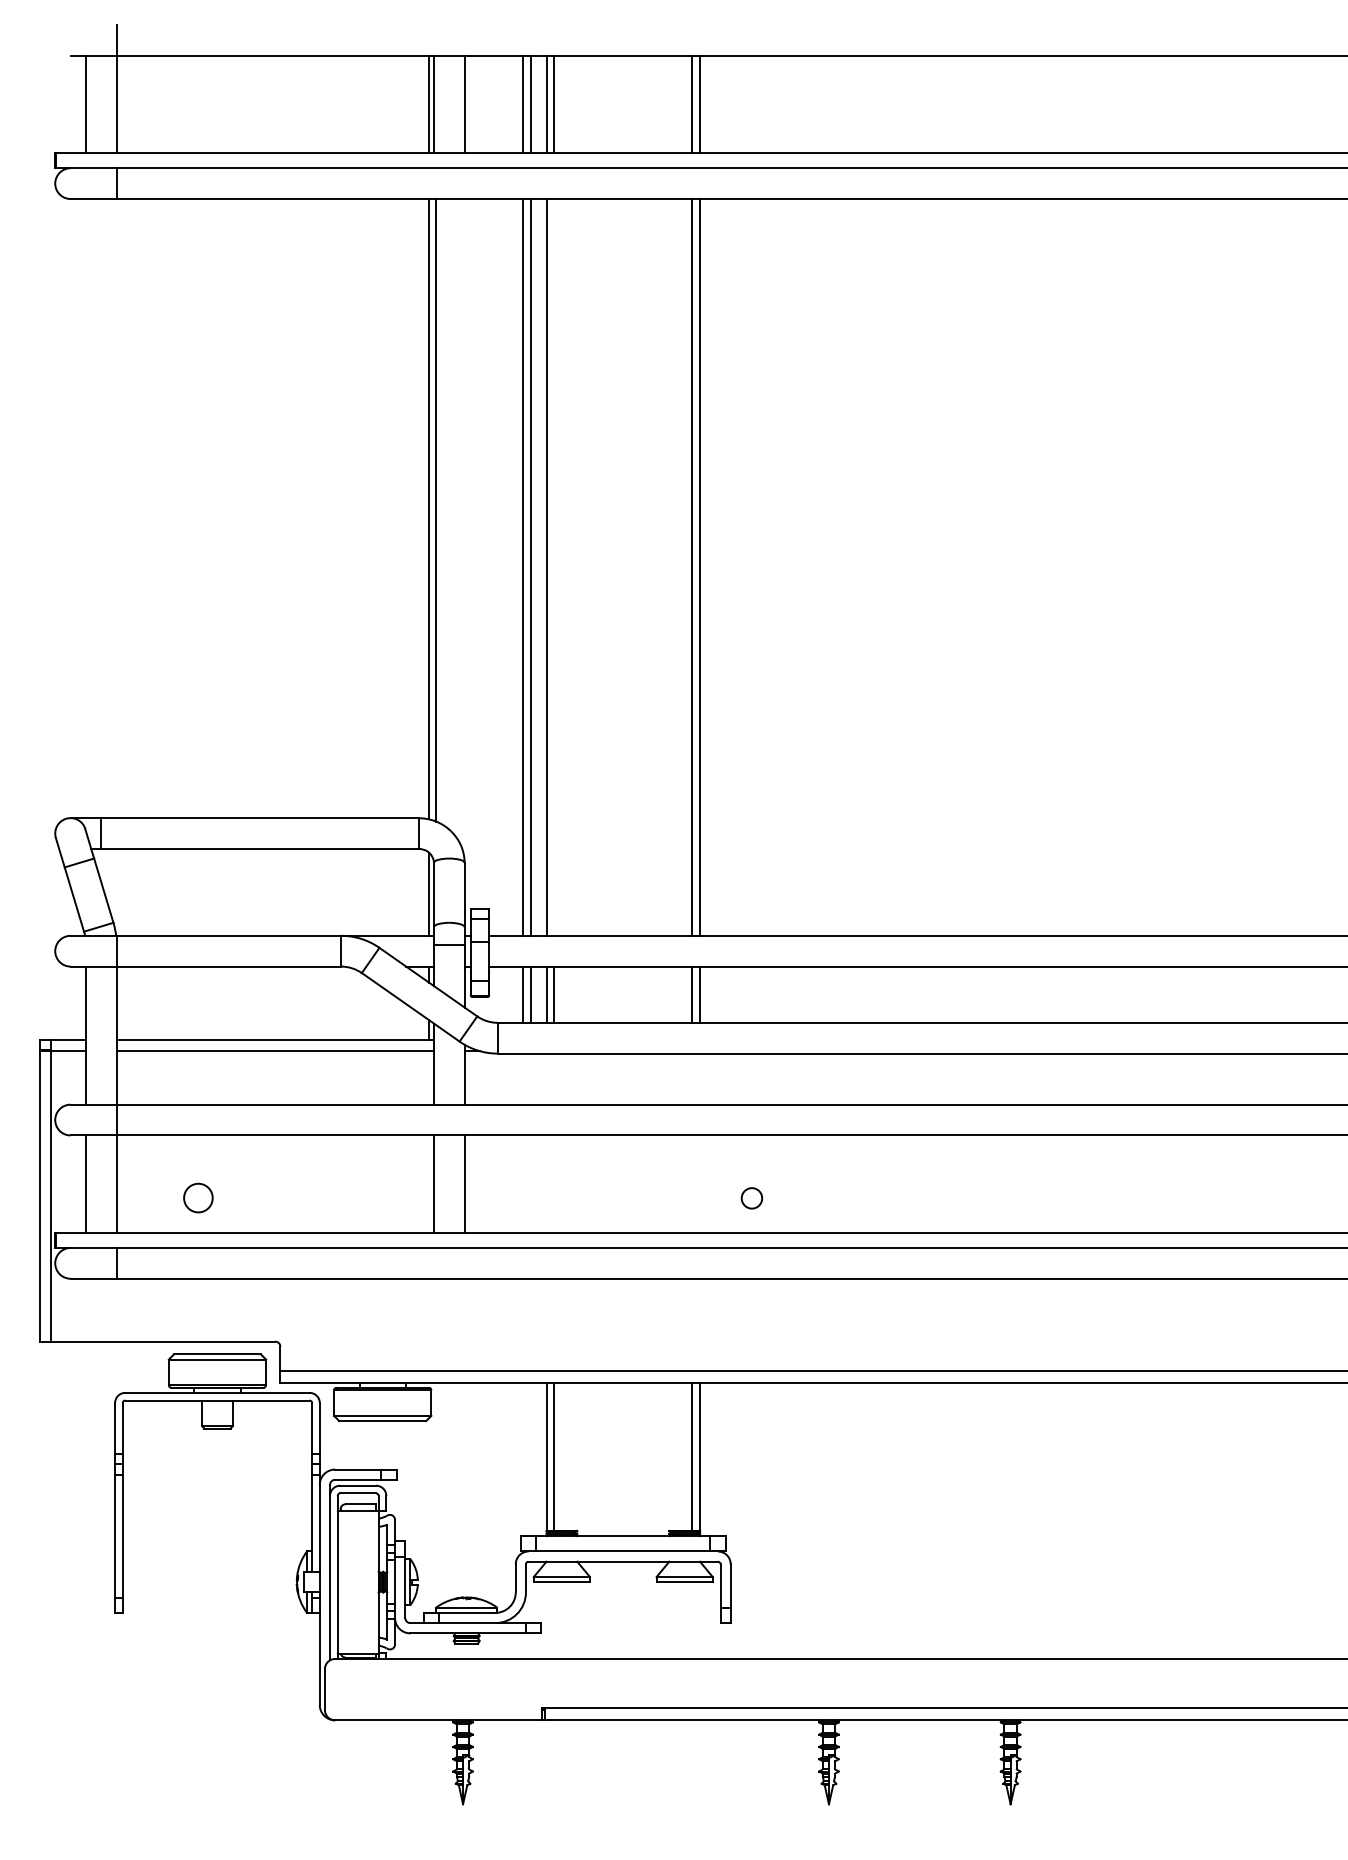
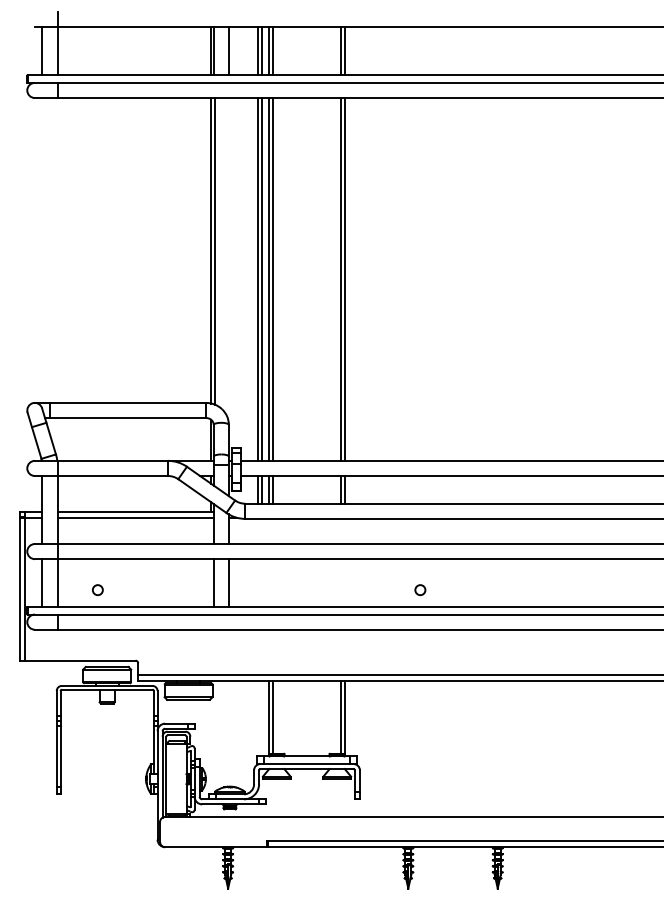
line: (553, 567) -> (272, 279), added
circle: (197, 1199) -> (97, 590), size x0.71
circle: (752, 1199) -> (420, 590), moved

